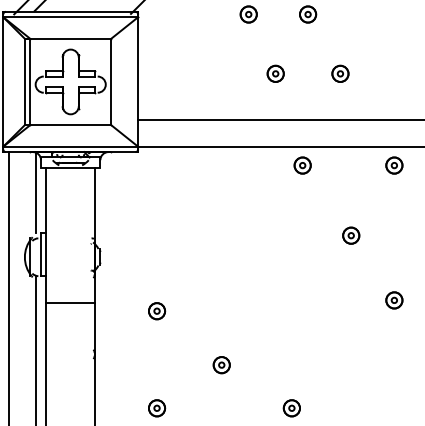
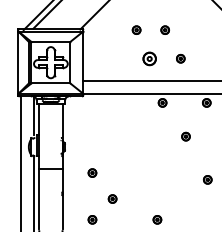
part: (275, 73) -> (149, 58), size x1.6
part: (393, 299) -> (207, 179), moved
part: (221, 364) -> (112, 198), moved

